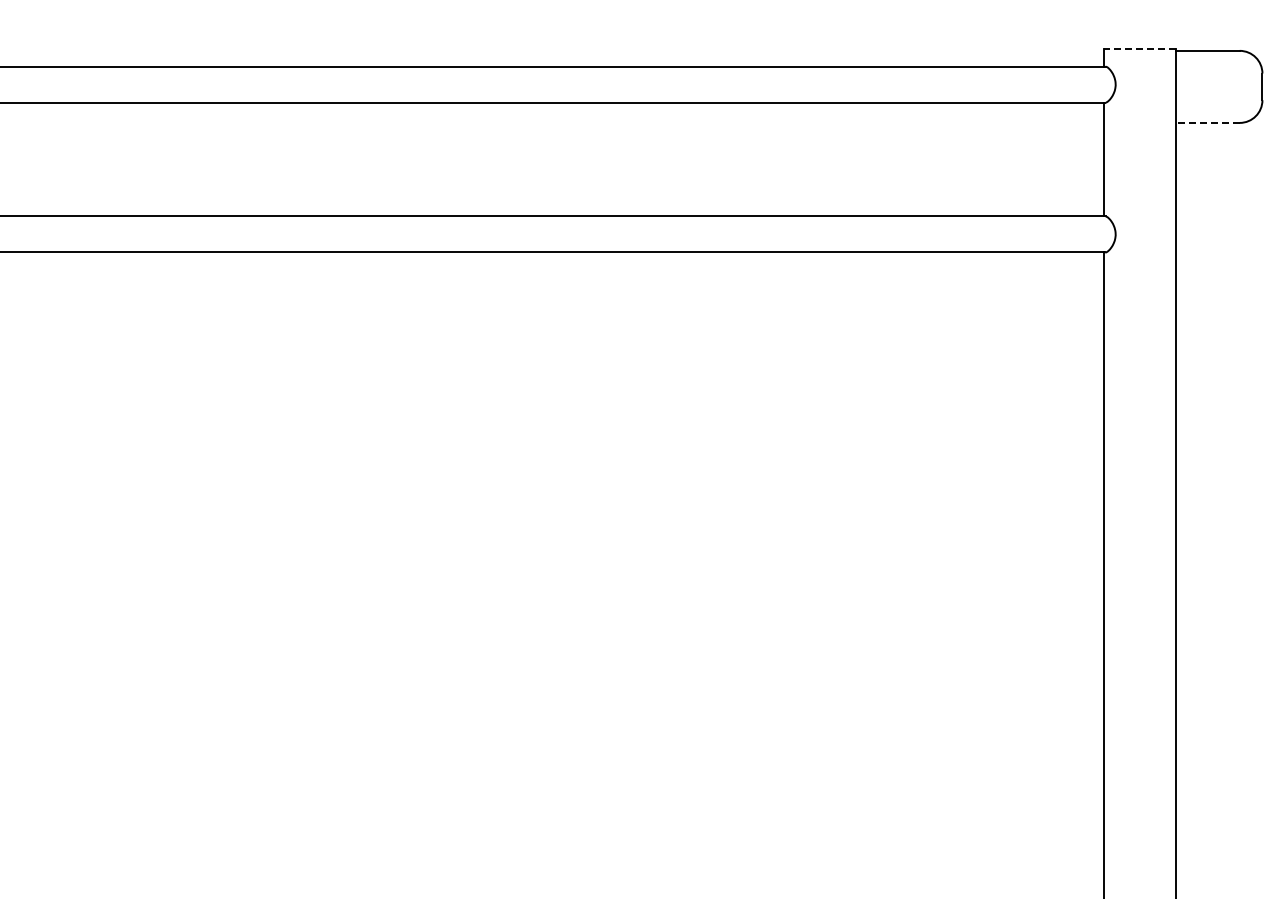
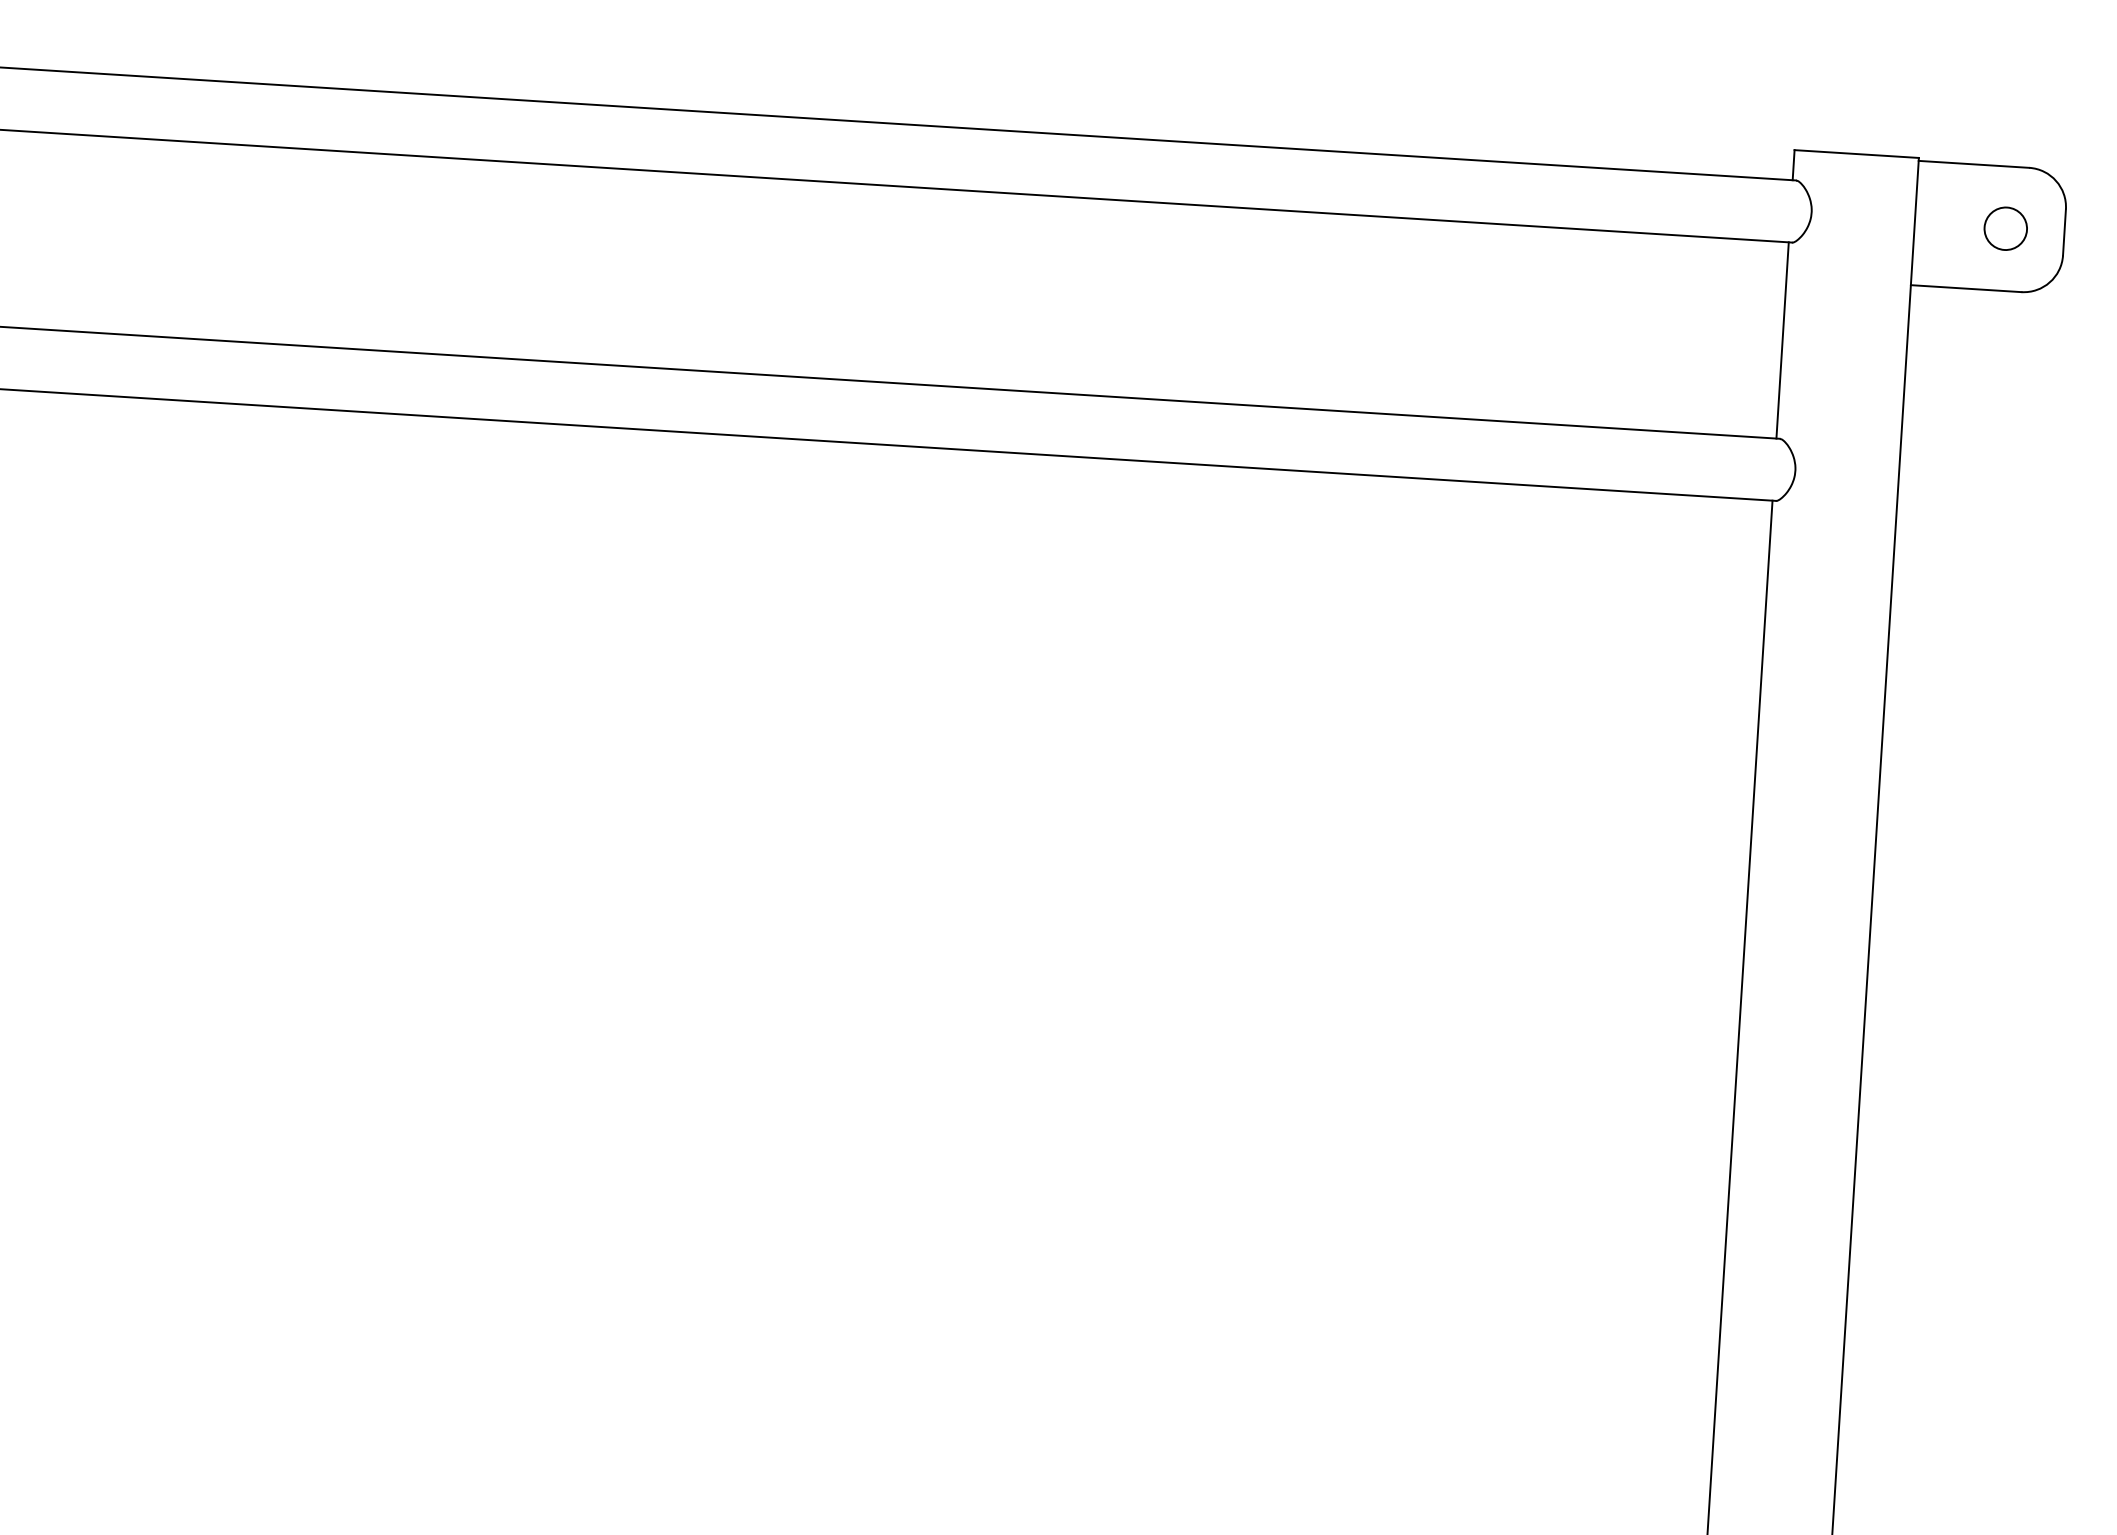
line: (1139, 49) -> (1856, 154), dashed -> solid
circle: (1228, 86) -> (2005, 228), added
line: (1207, 122) -> (1965, 287), dashed -> solid

